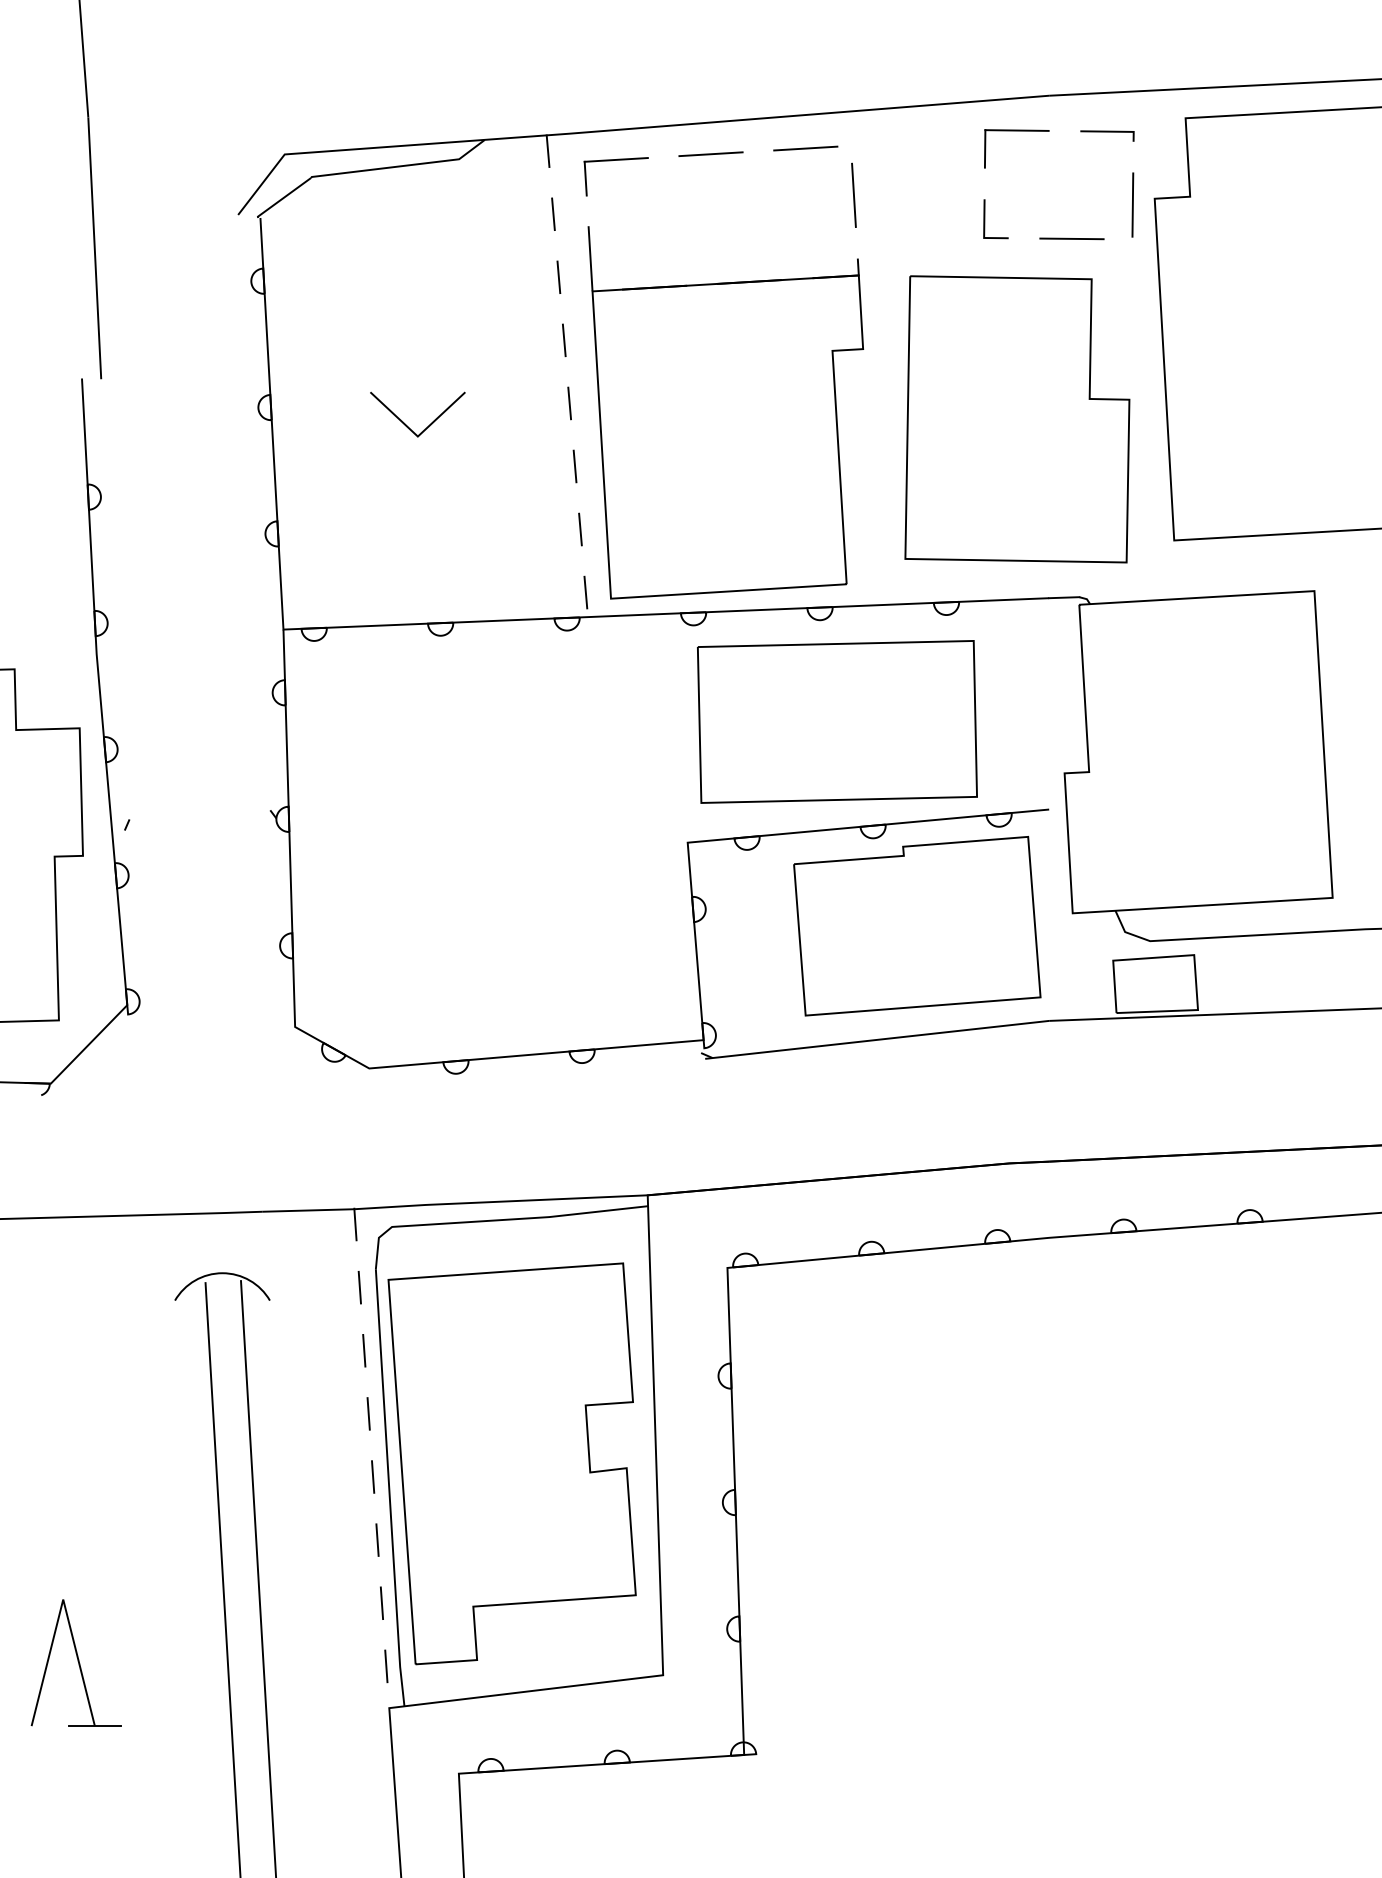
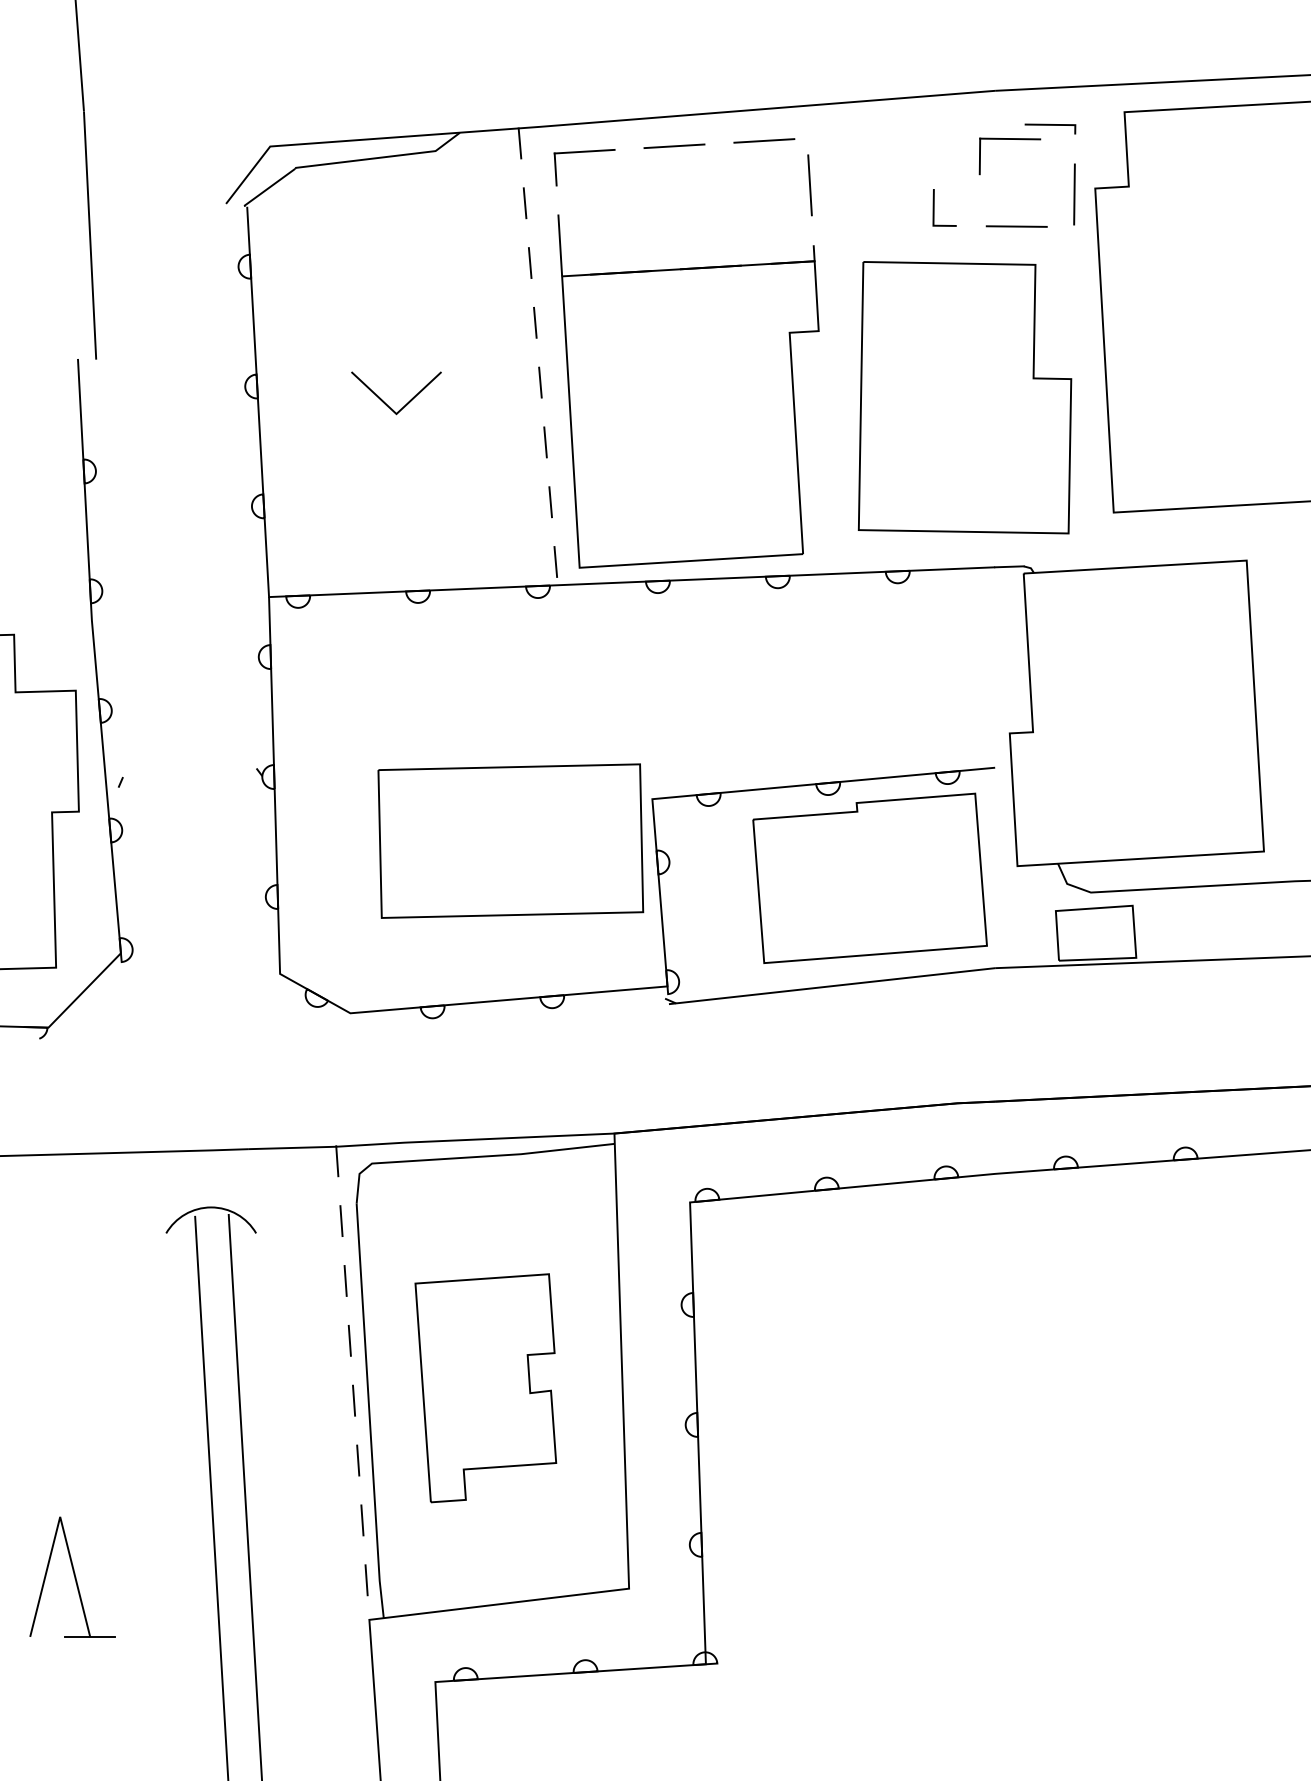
part: (1016, 131) -> (1009, 139), moved
part: (837, 721) -> (510, 840), moved
part: (511, 1463) -> (485, 1387), size x0.6

